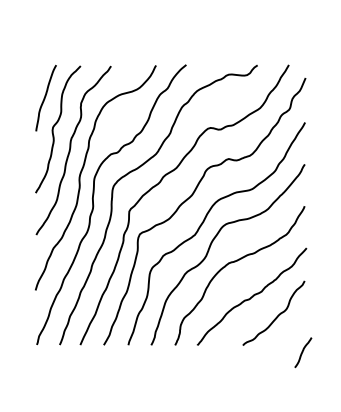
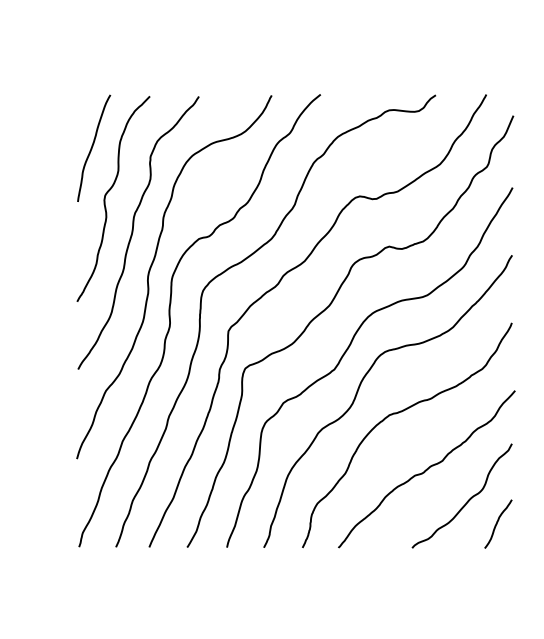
curve: (303, 352) -> (498, 523), moved

